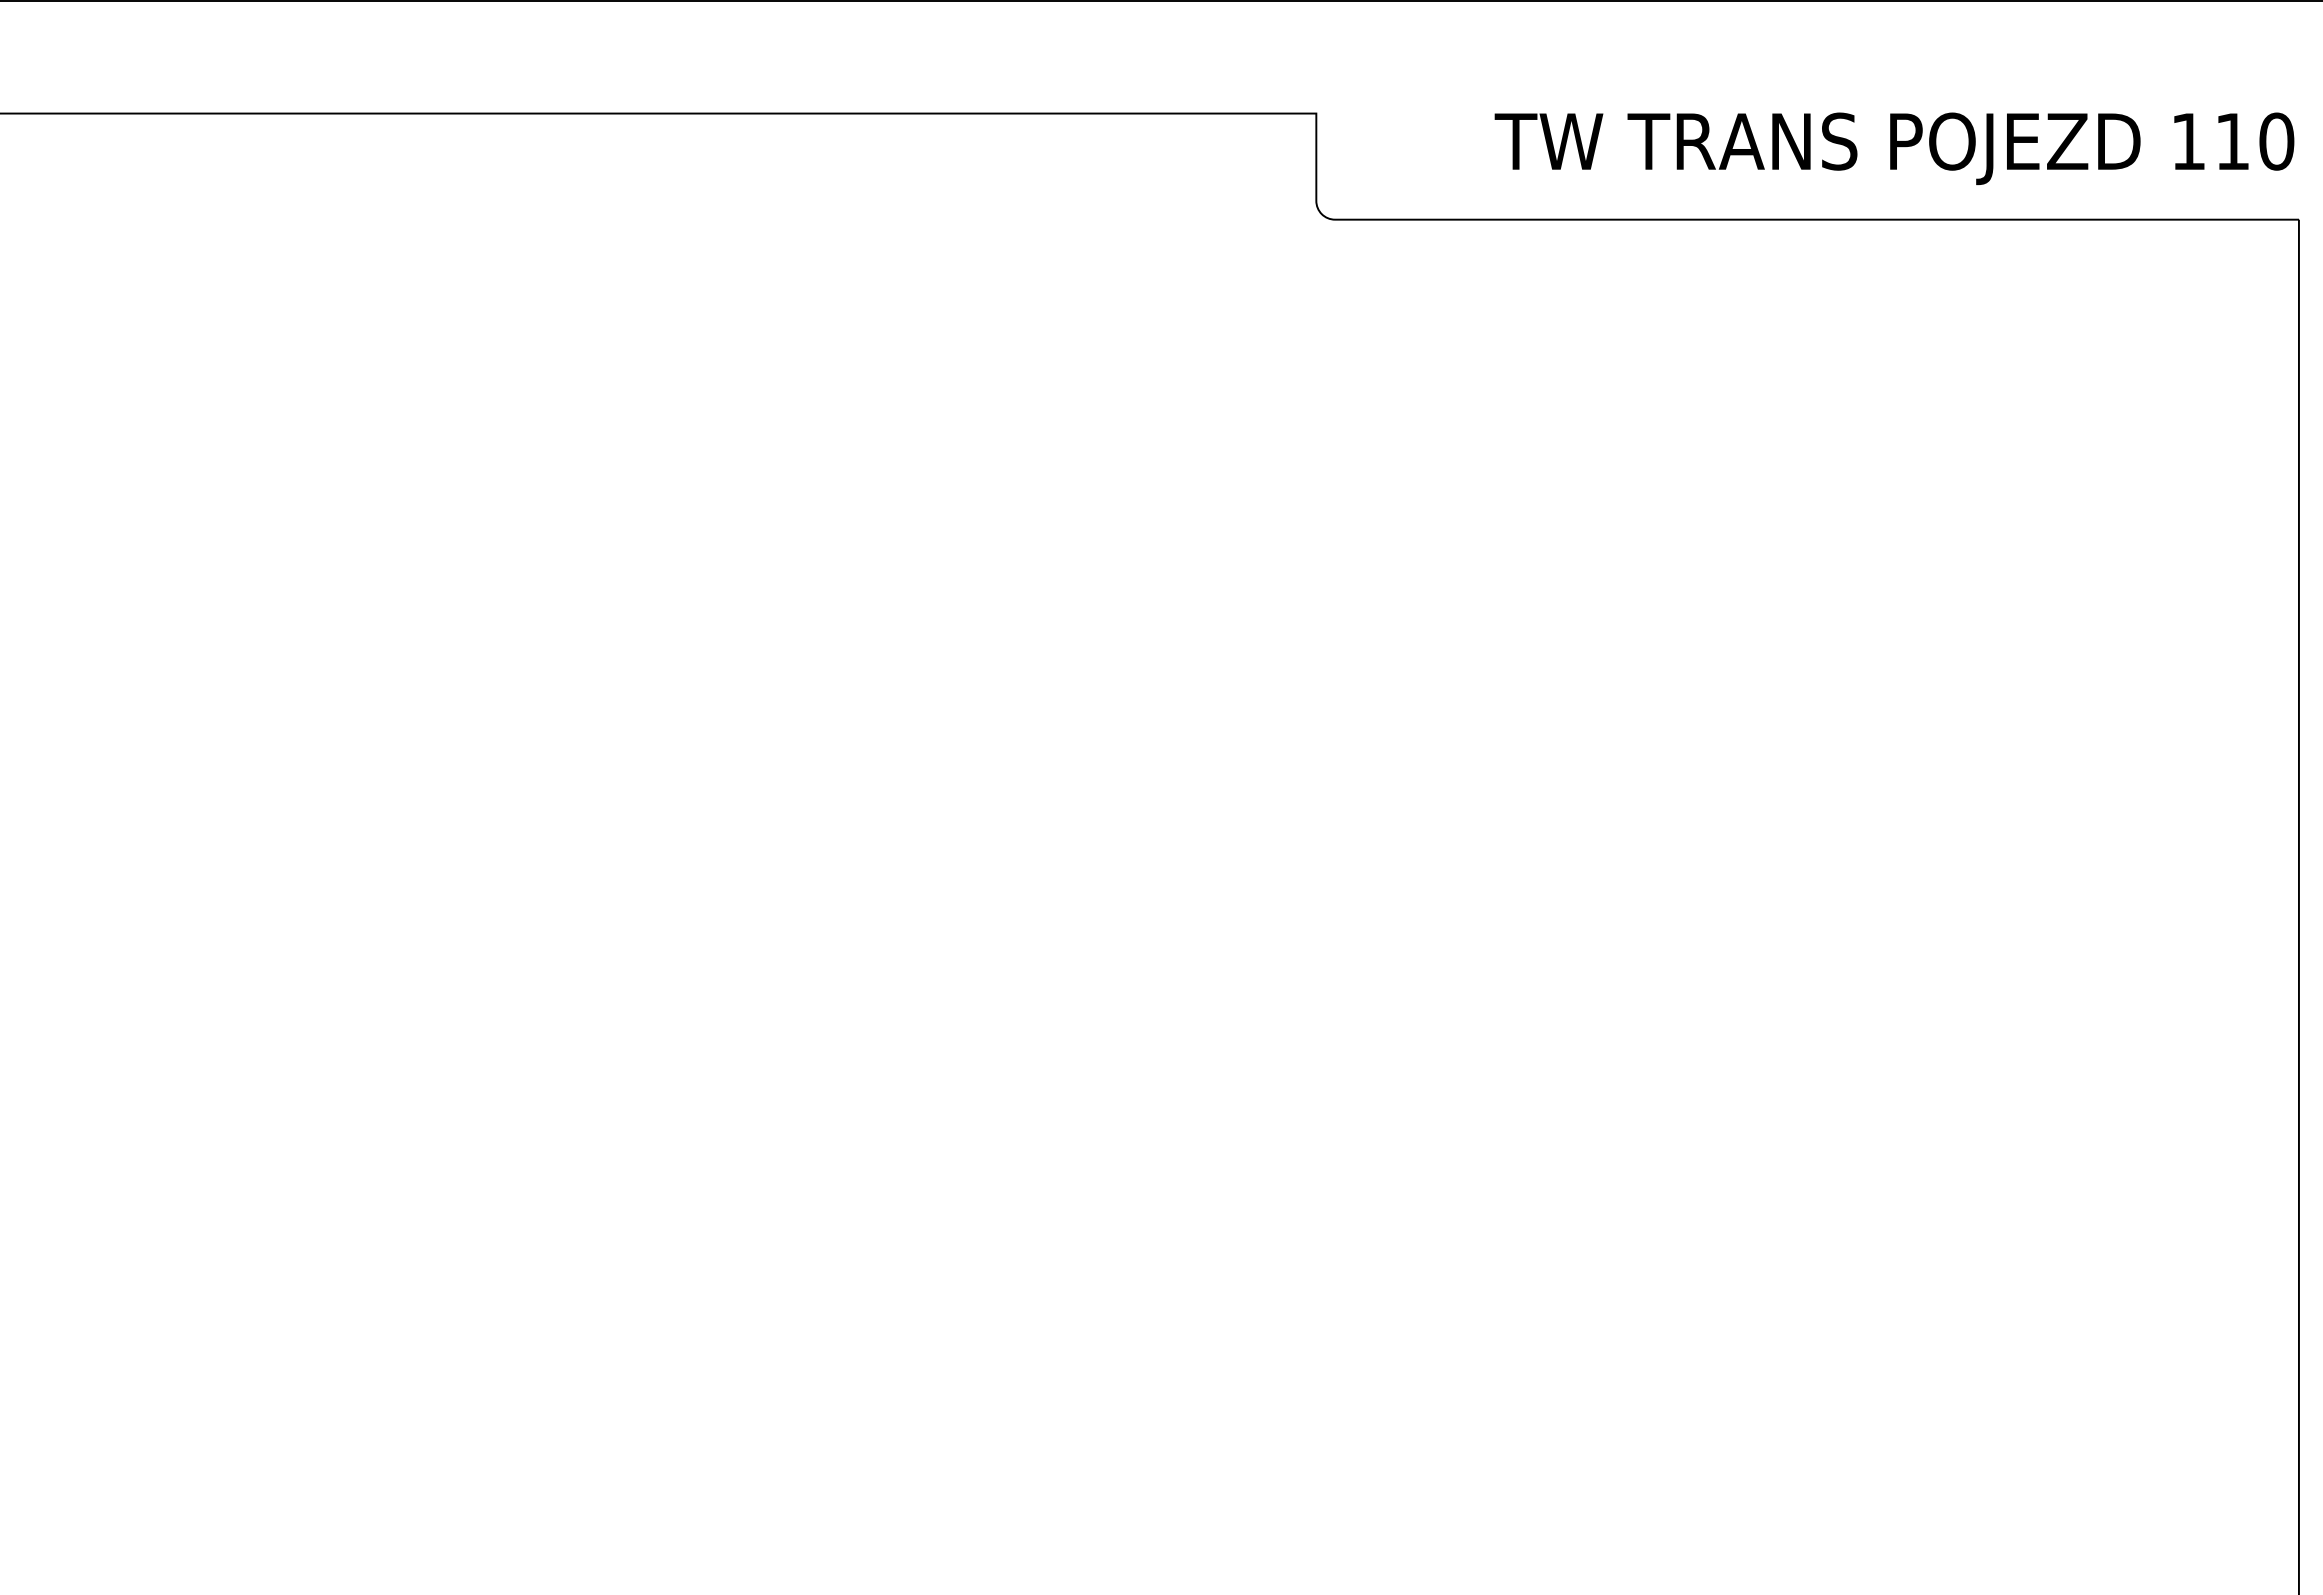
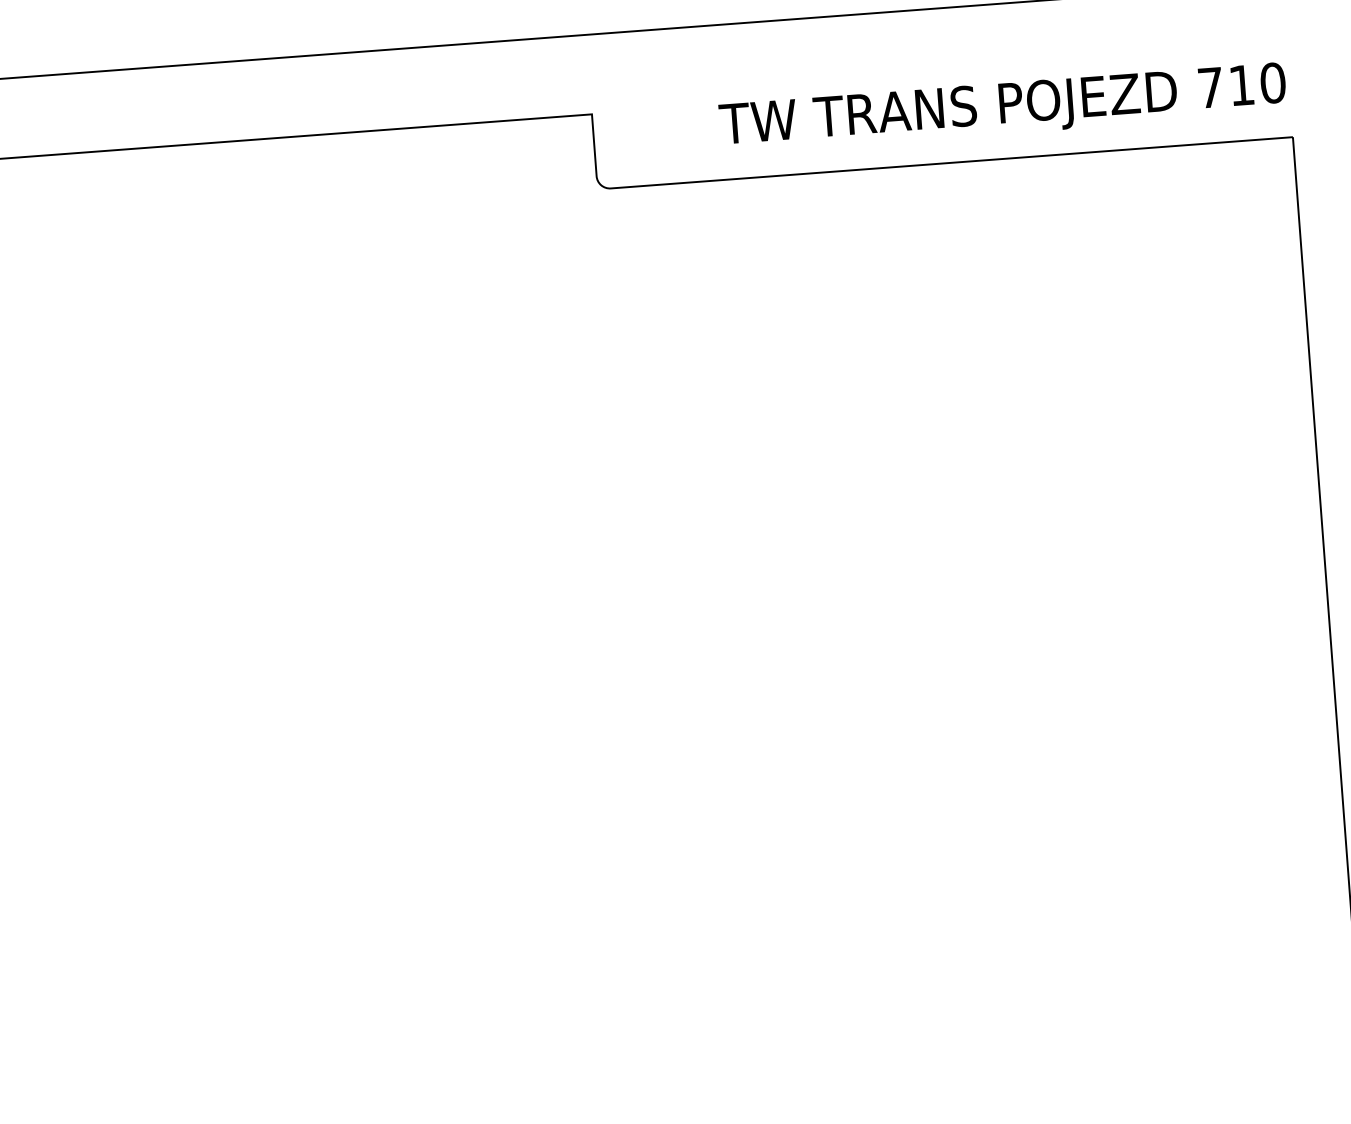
text: (2188, 141) -> (1210, 87), 110 -> 710

